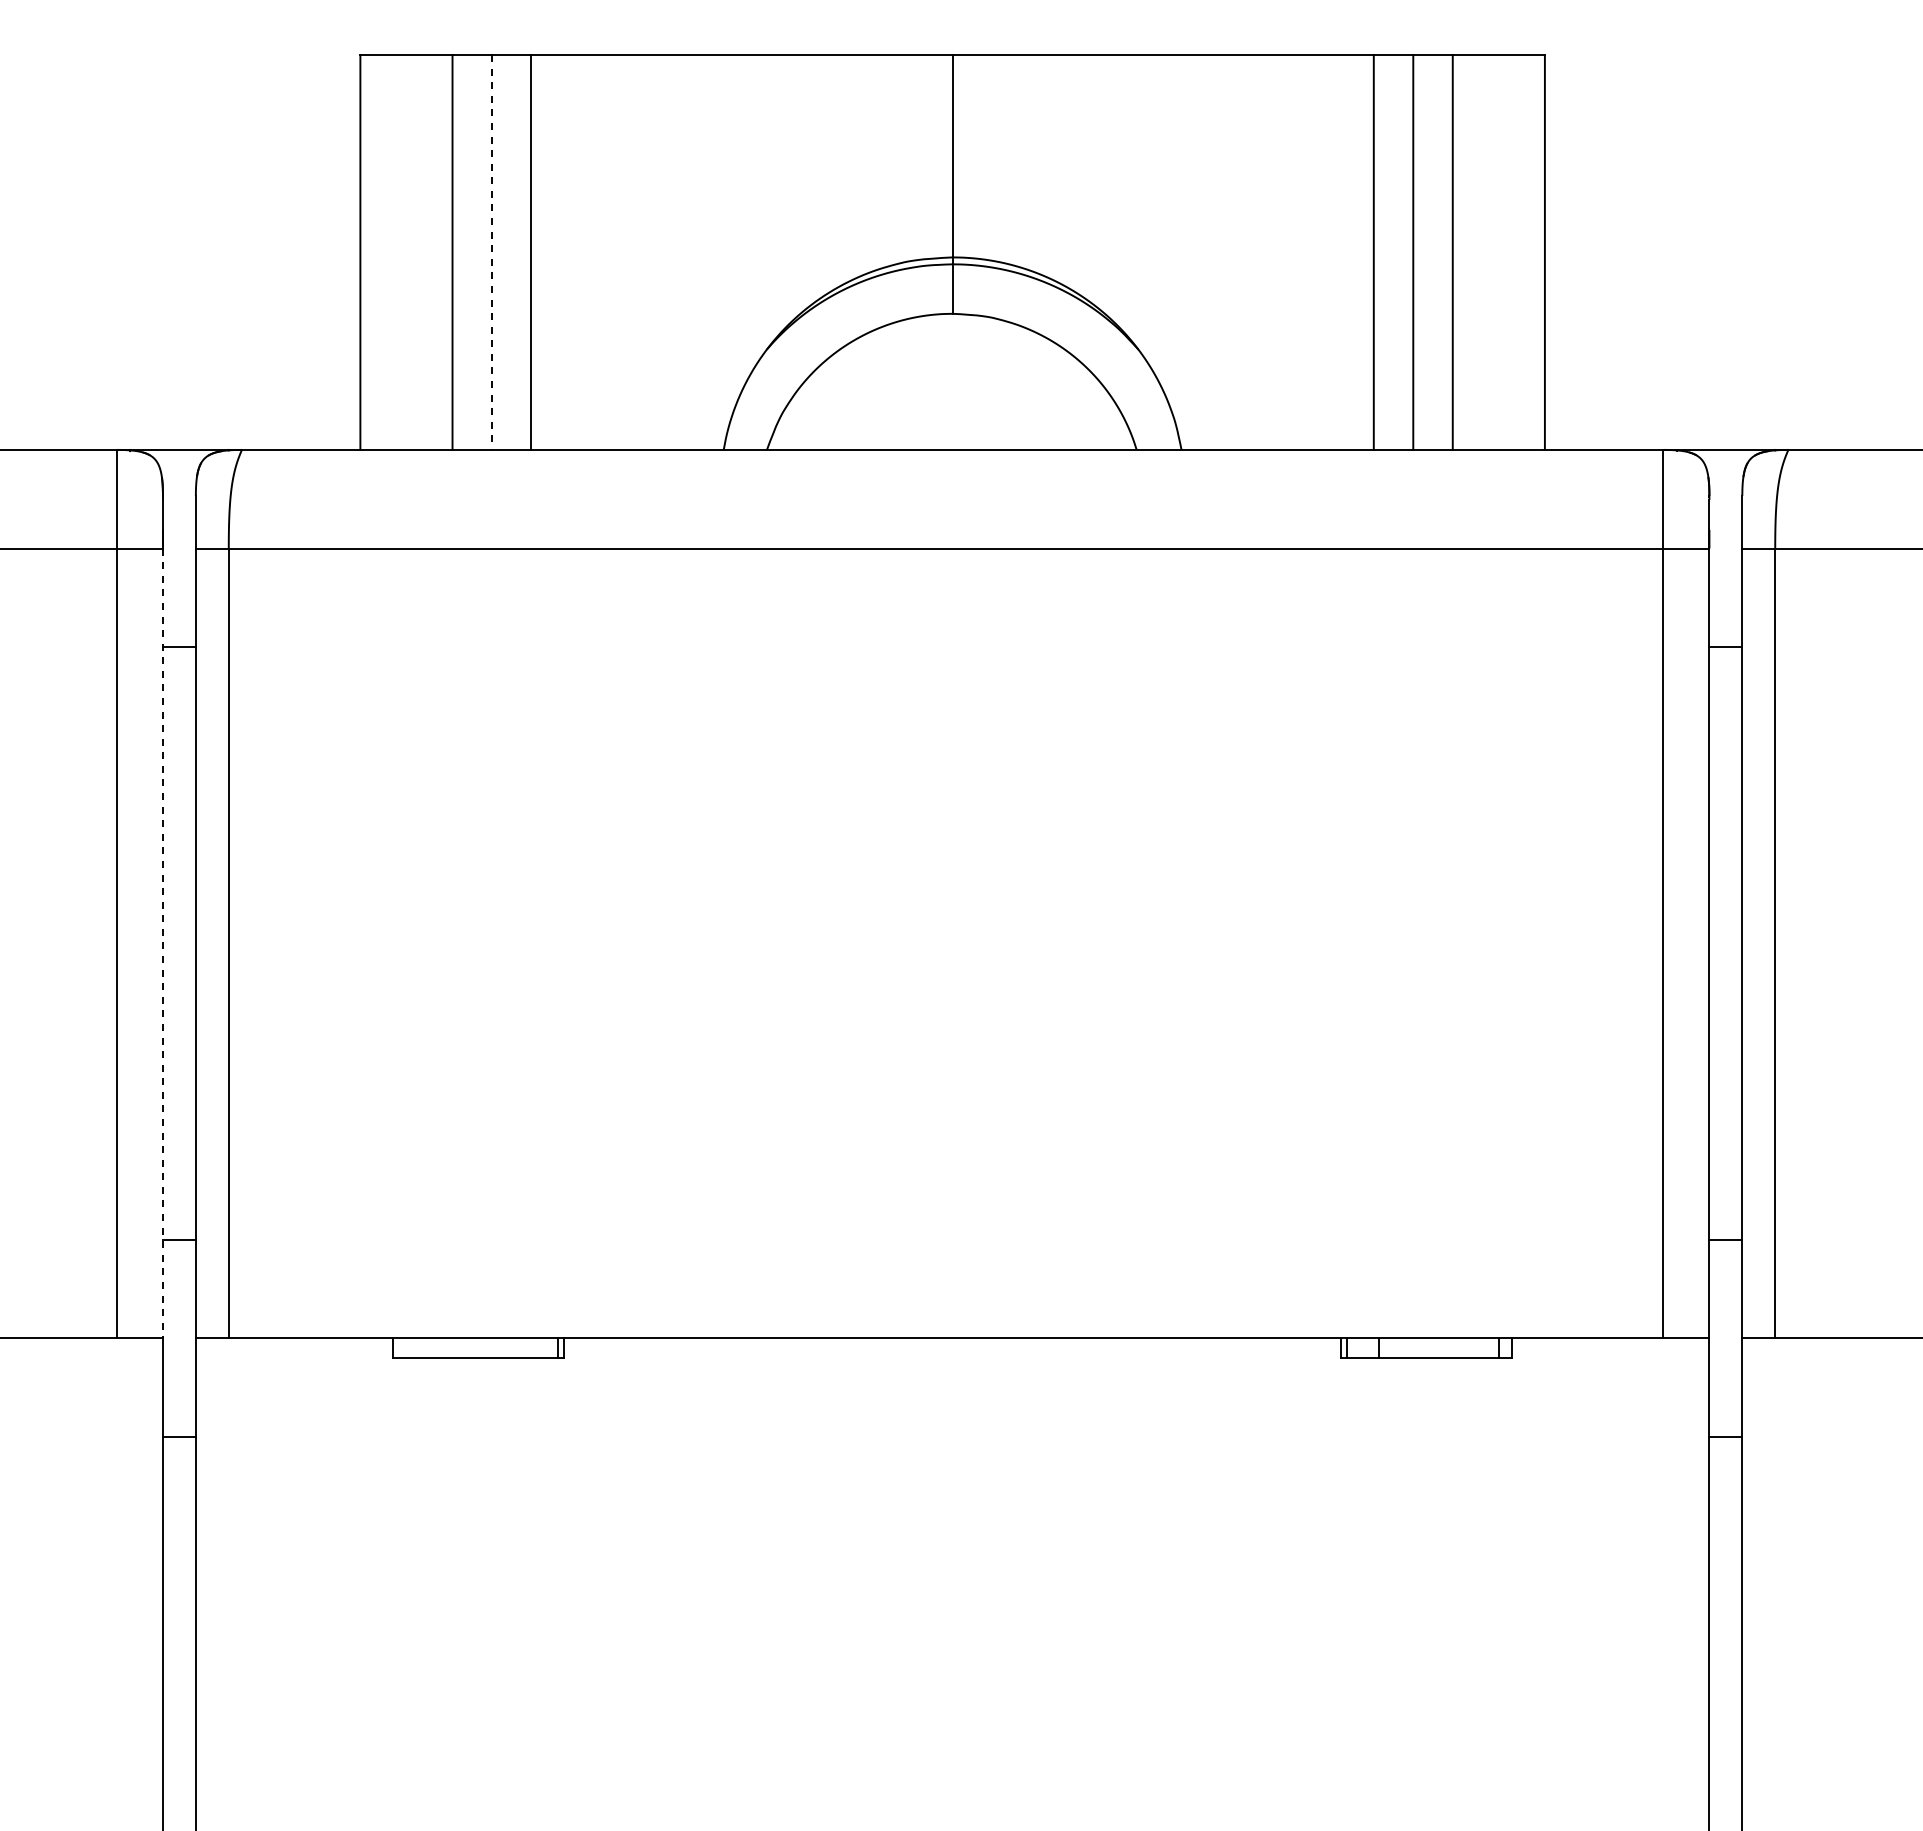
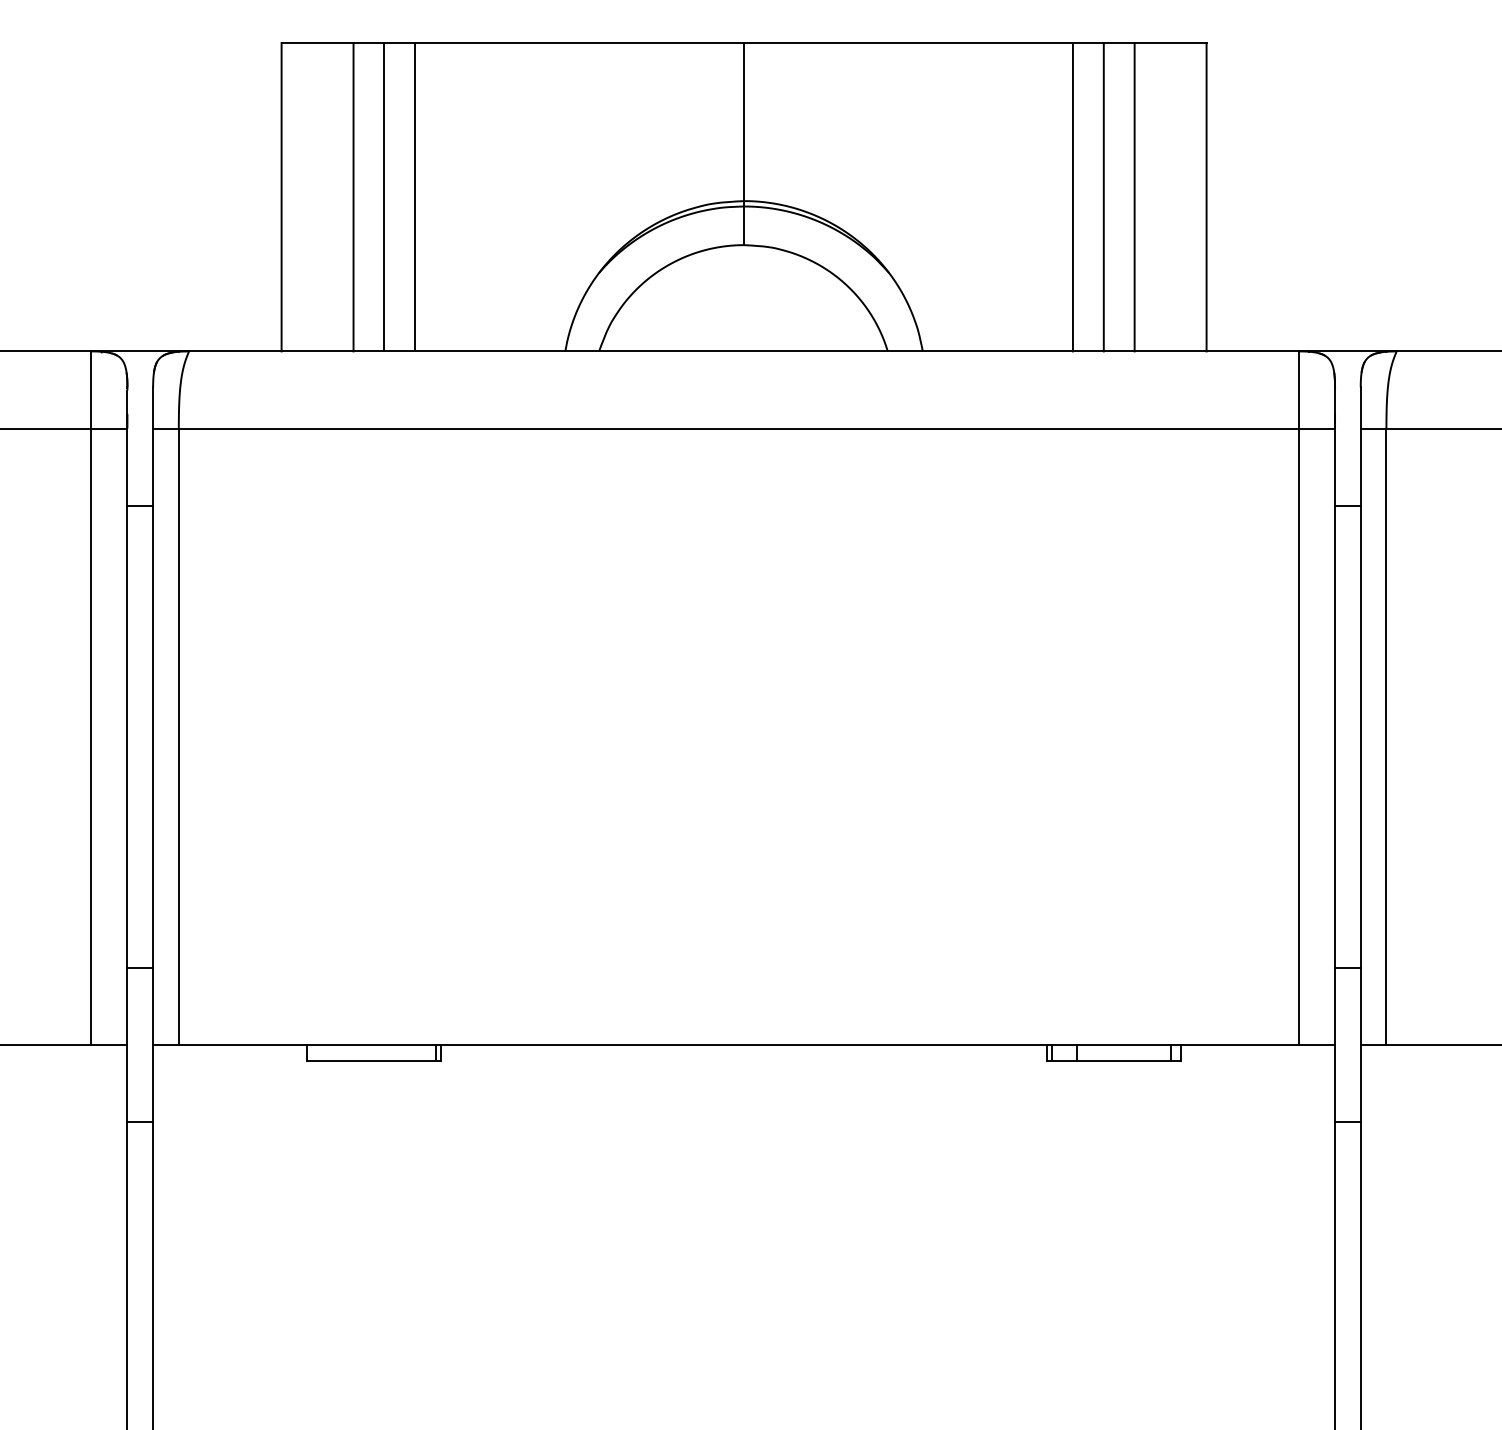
line: (492, 253) -> (384, 198), dashed -> solid
line: (162, 943) -> (127, 736), dashed -> solid

